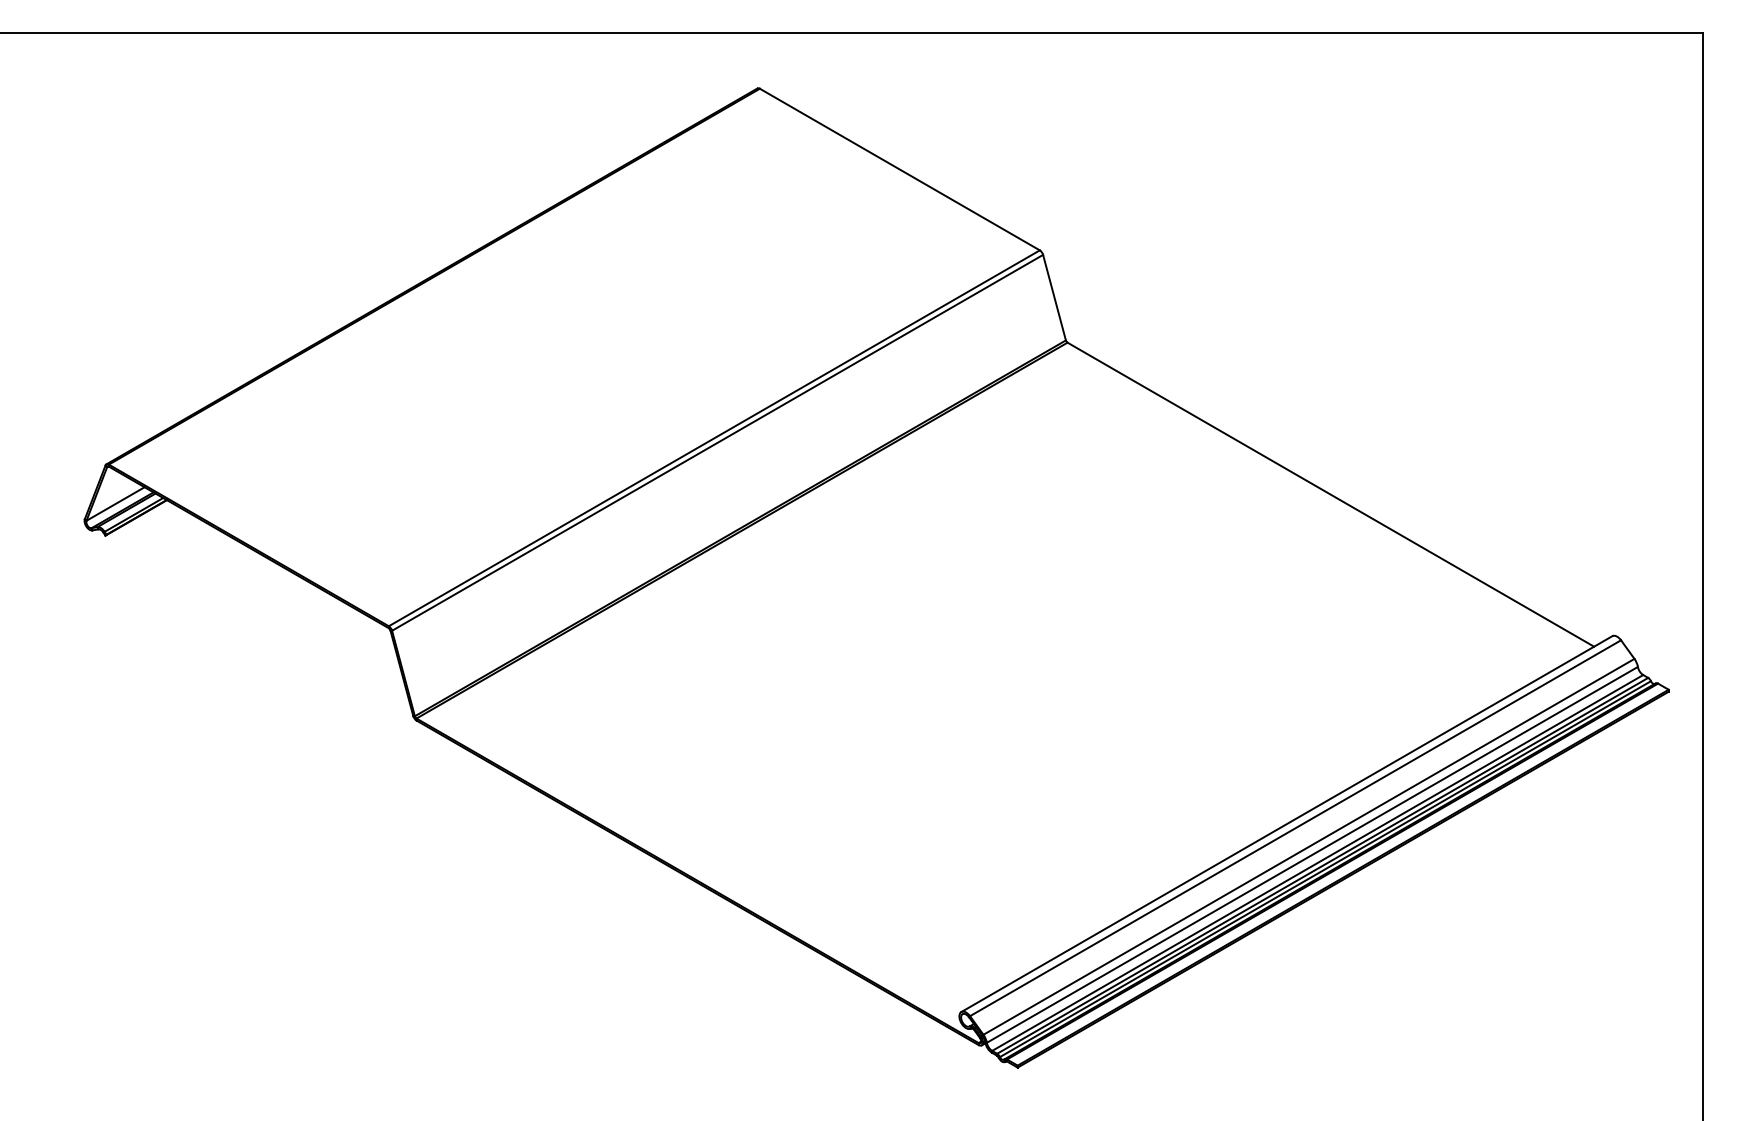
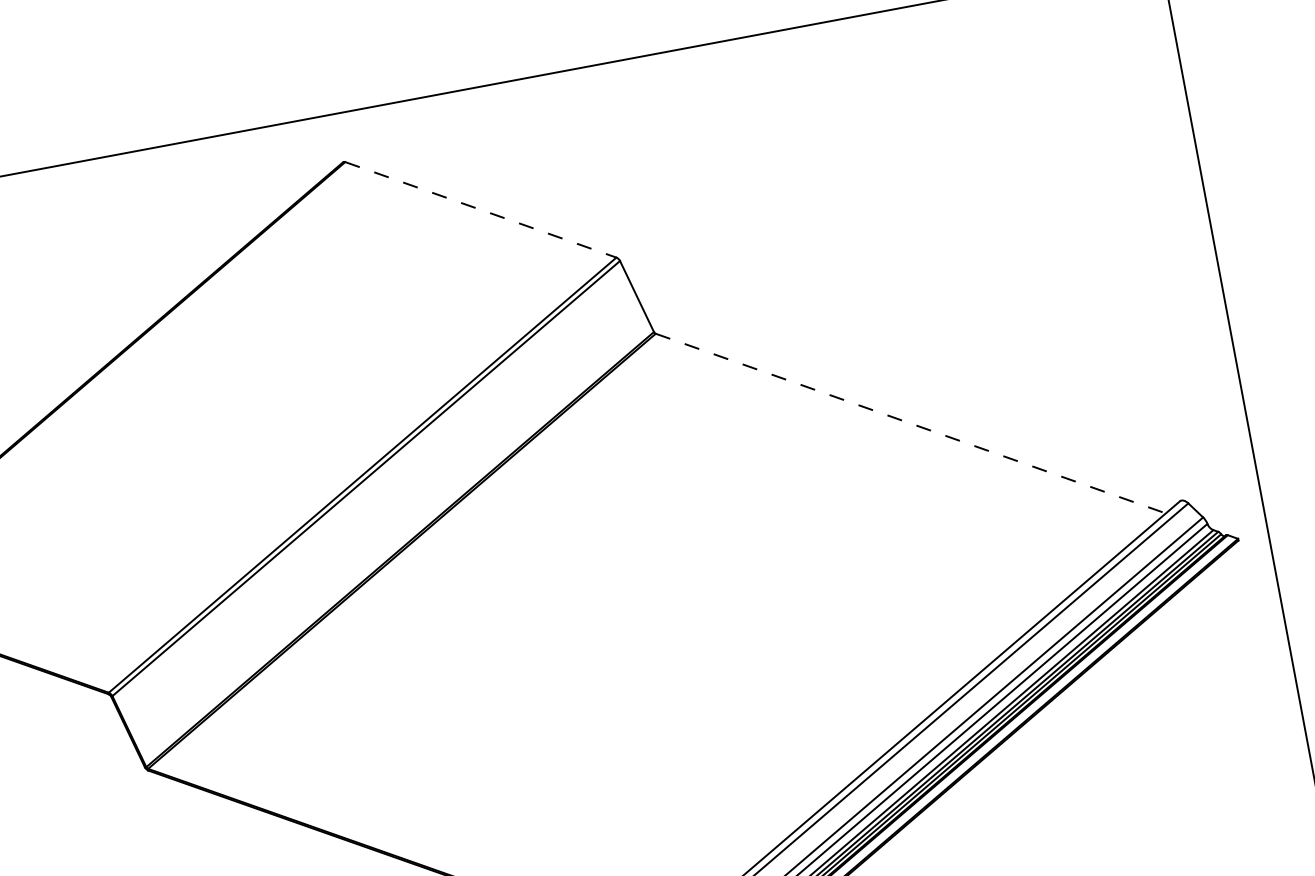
line: (899, 169) -> (480, 209), solid -> dashed
line: (1331, 494) -> (911, 423), solid -> dashed

